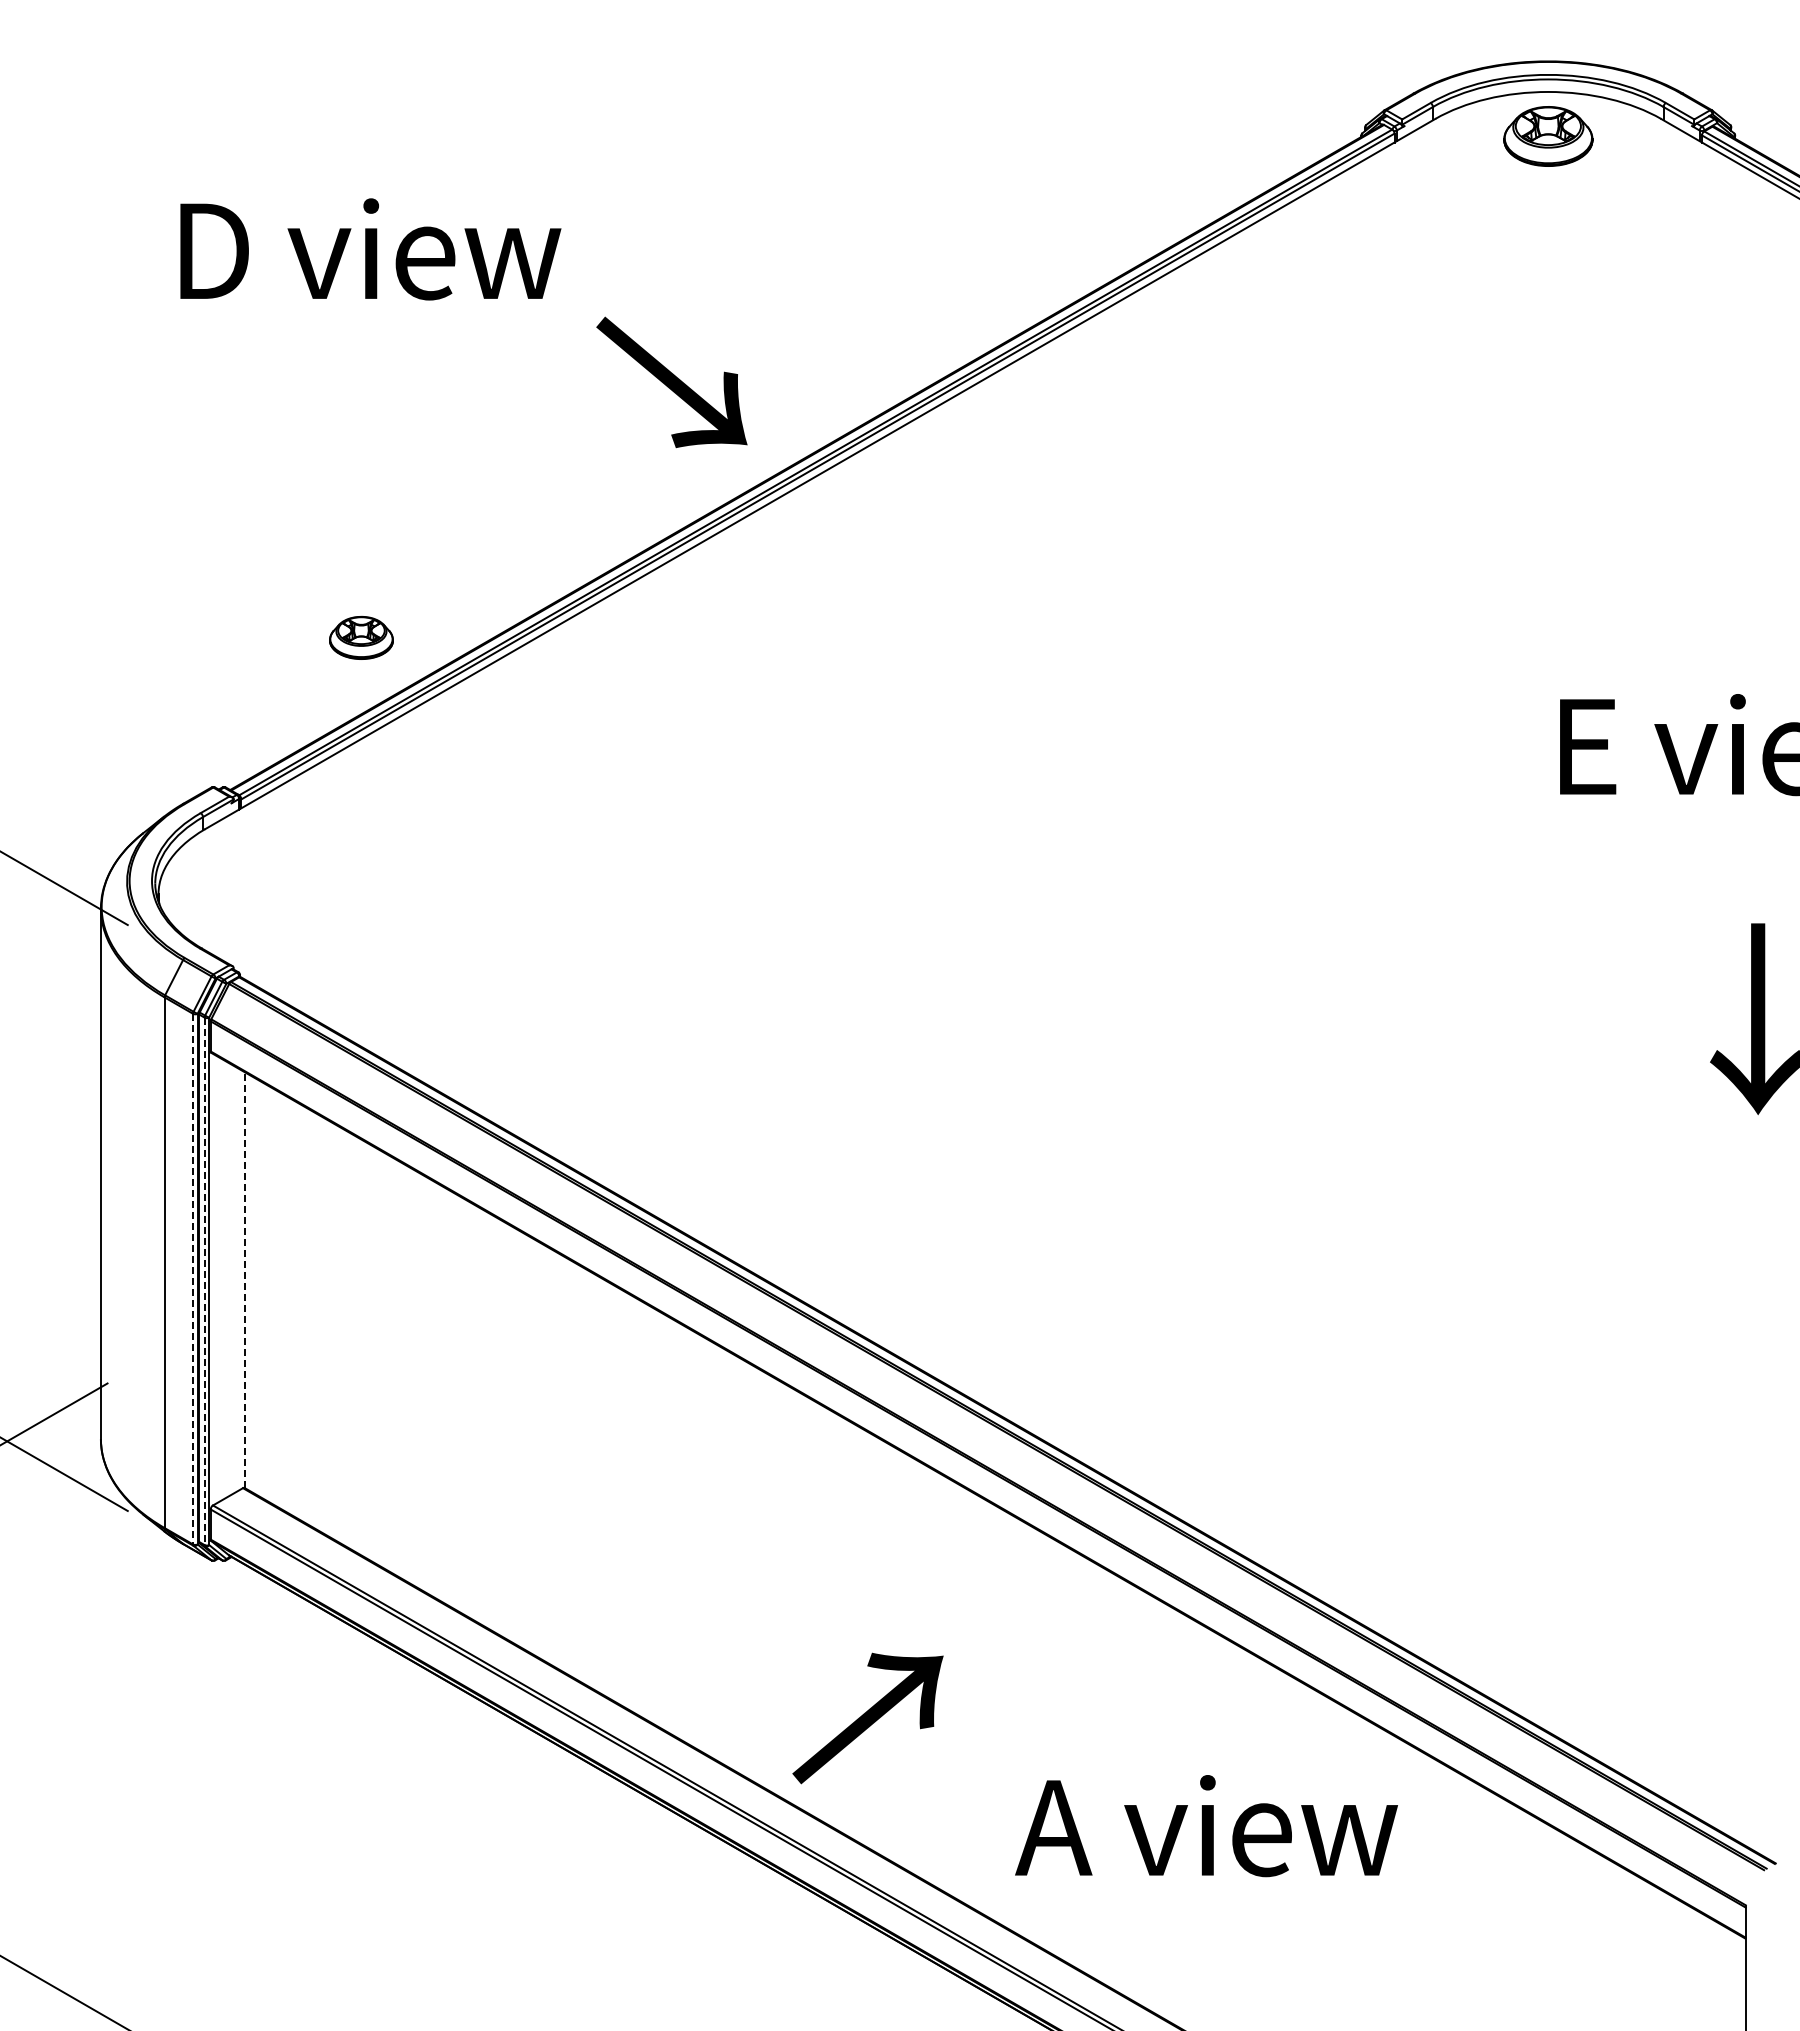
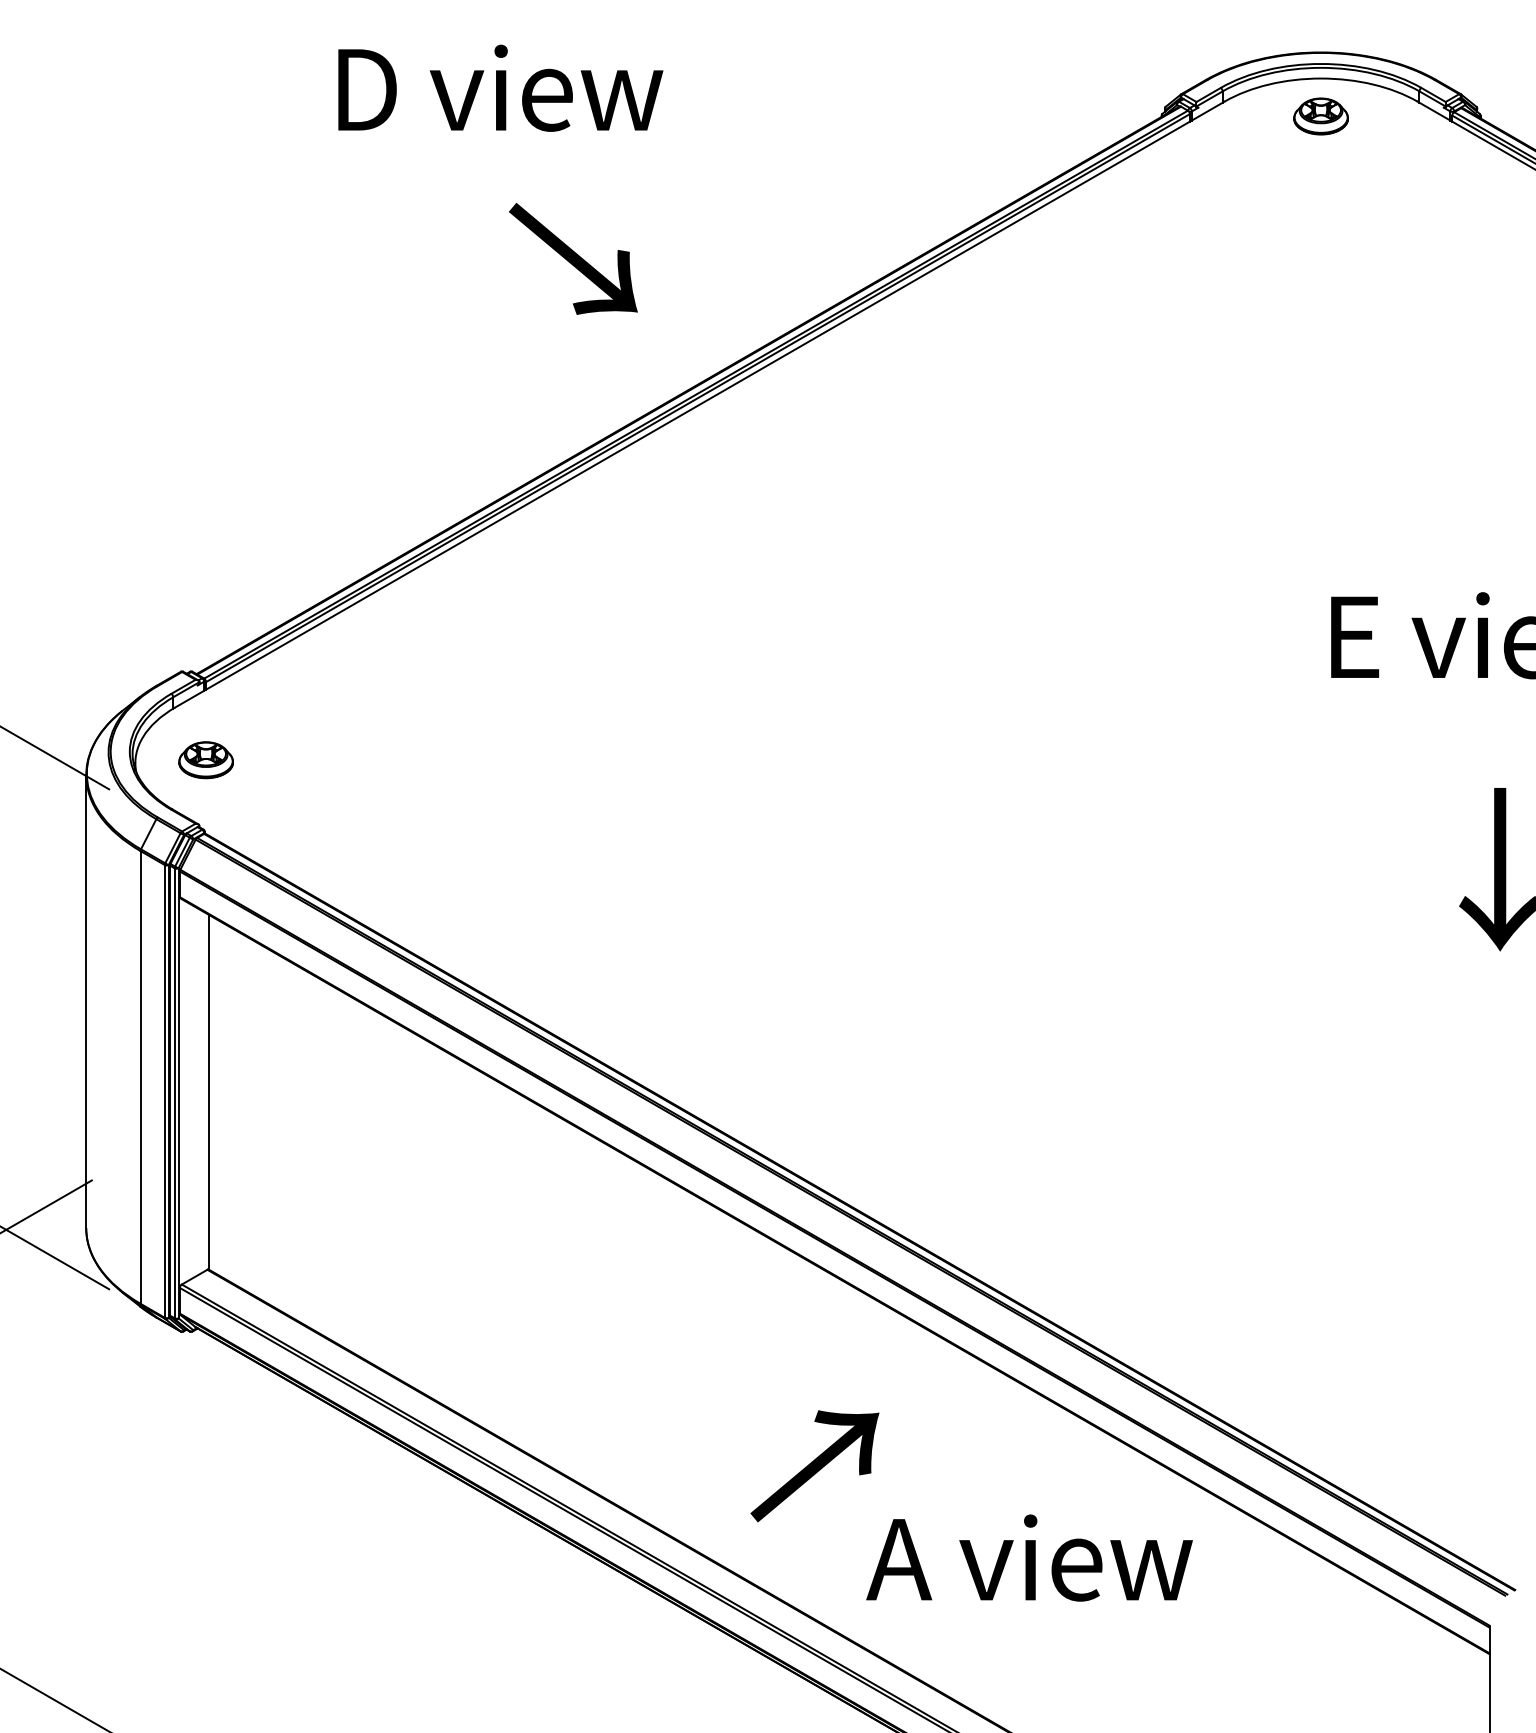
part: (1547, 136) -> (1320, 116), size x0.71
text: (370, 249) -> (500, 88), moved
text: (671, 382) -> (573, 259), moved
part: (361, 637) -> (206, 759), moved
line: (193, 1279) -> (165, 1091), dashed -> solid
line: (245, 1280) -> (209, 1092), dashed -> solid
line: (204, 1281) -> (174, 1093), dashed -> solid
text: (867, 1718) -> (814, 1466), moved

